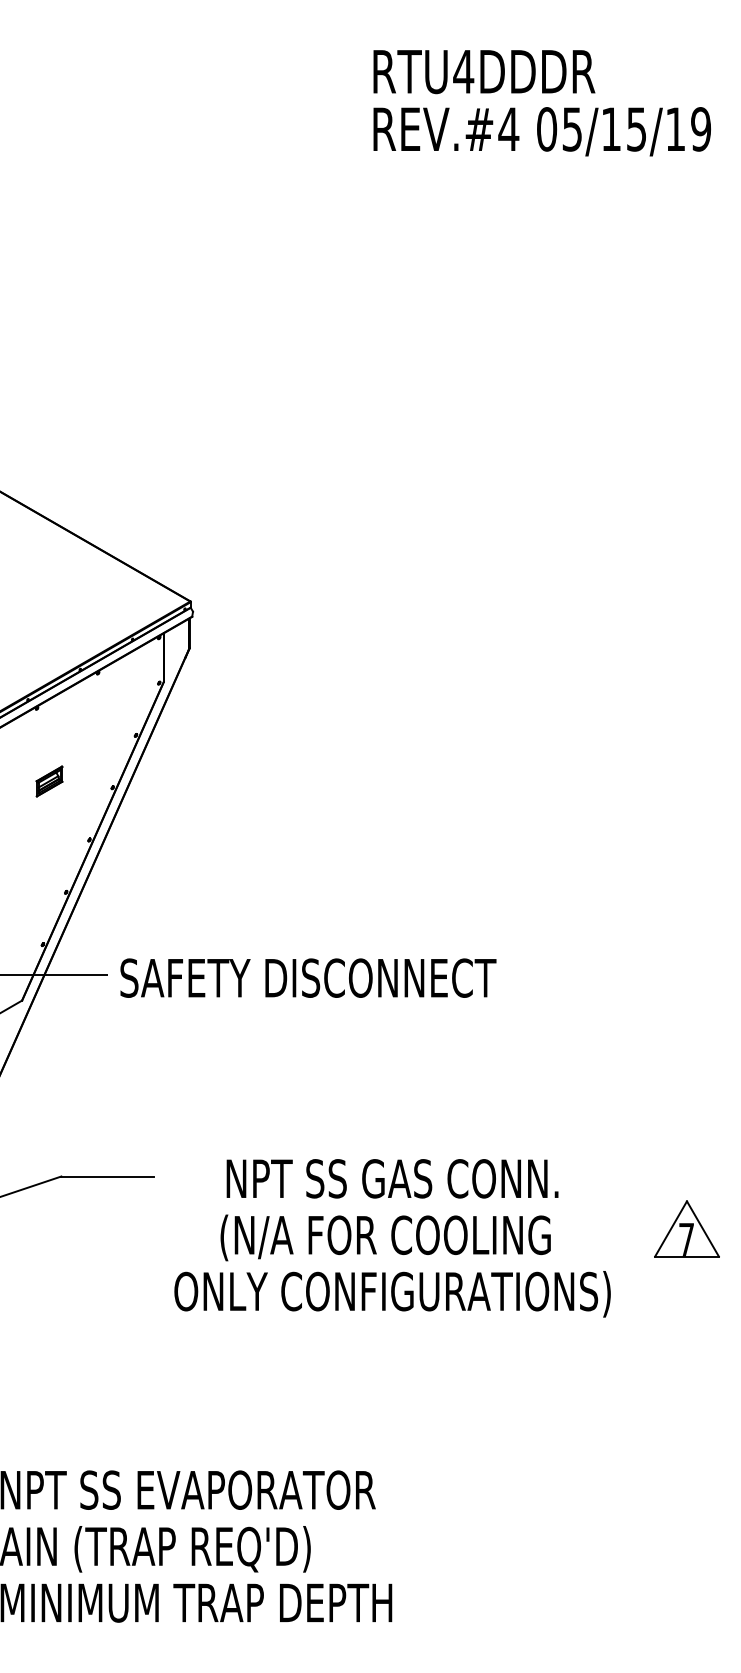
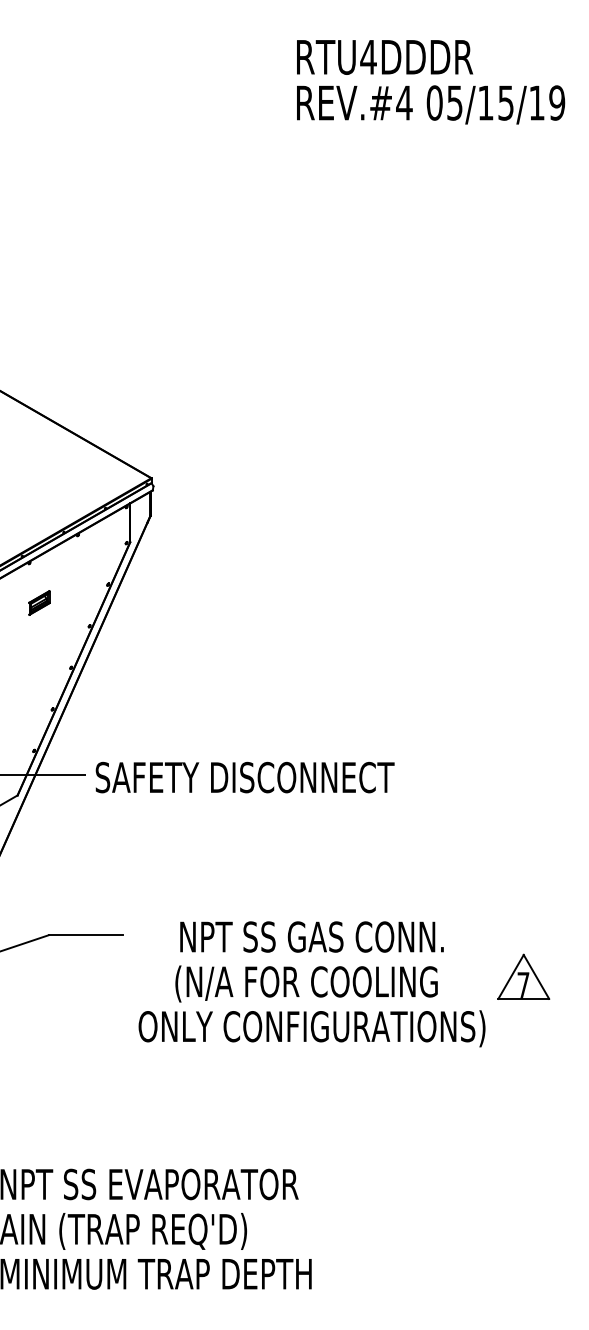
part: (49, 781) -> (39, 603), moved
part: (686, 1228) -> (523, 976), moved

